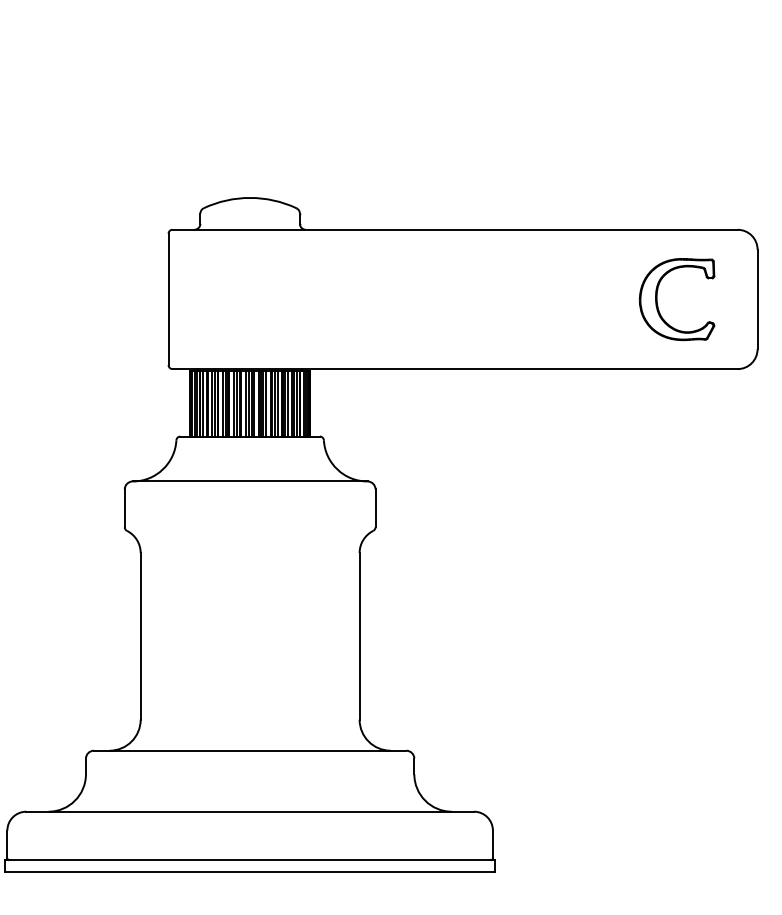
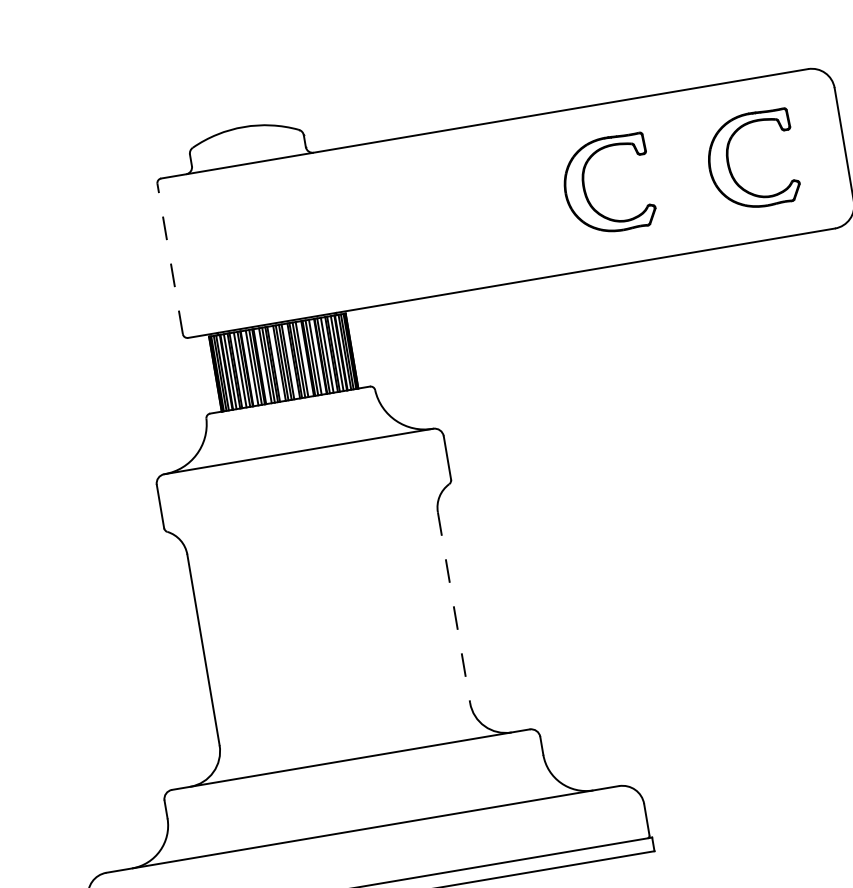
line: (168, 299) -> (170, 259), solid -> dashed
part: (532, 305) -> (587, 195), added
line: (359, 636) -> (453, 607), solid -> dashed

